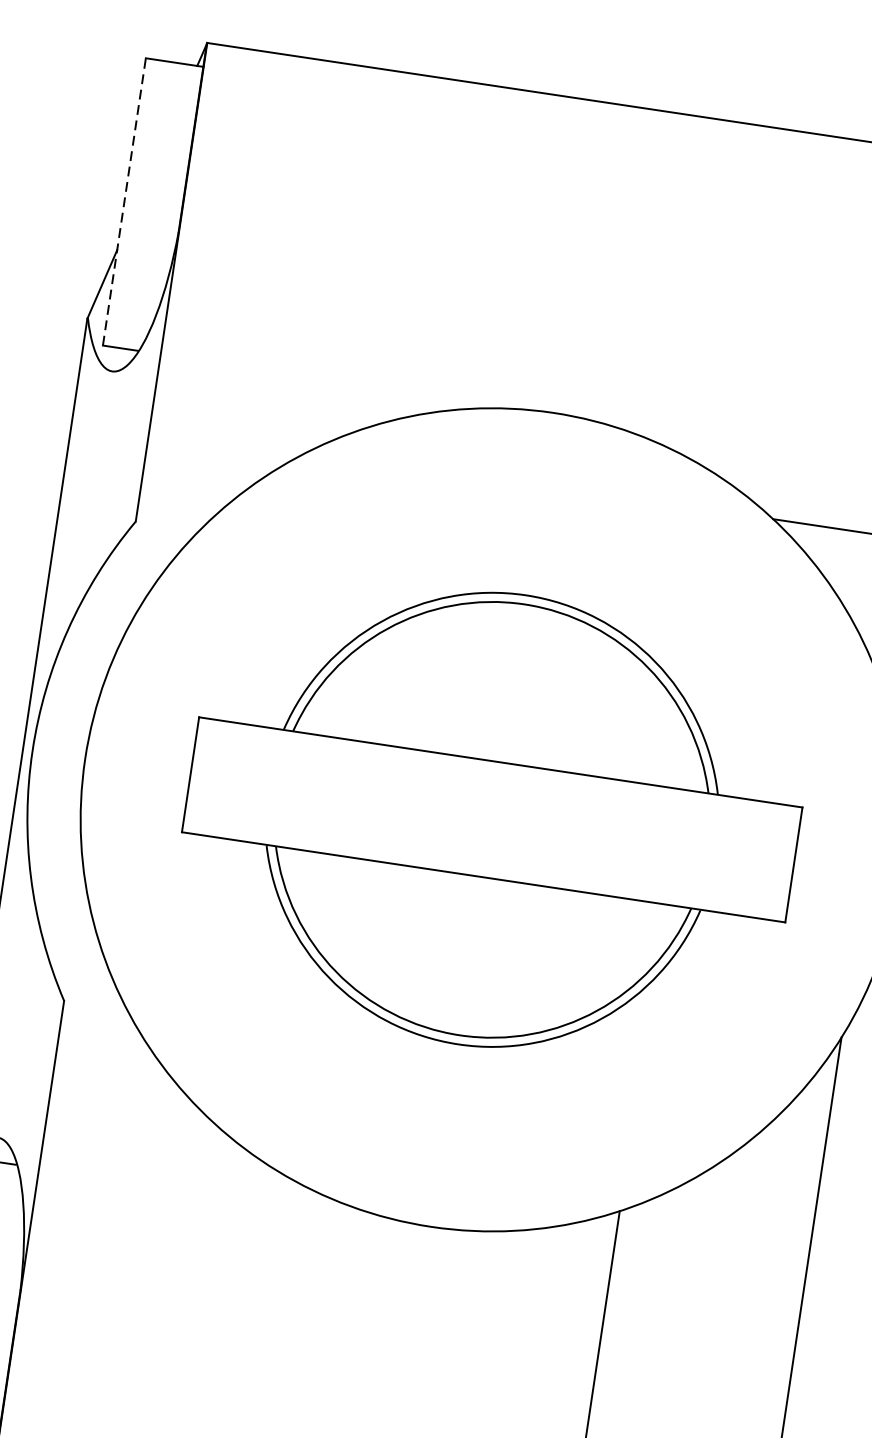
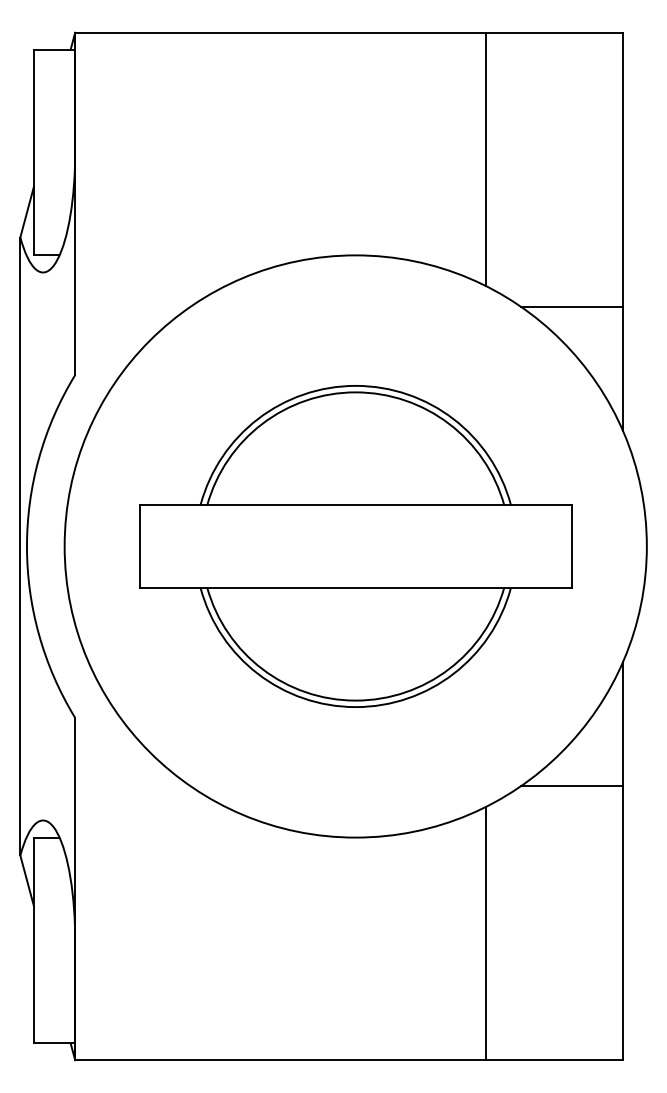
line: (123, 201) -> (33, 152), dashed -> solid
line: (754, 305) -> (485, 159), added
line: (743, 1200) -> (571, 786), added

